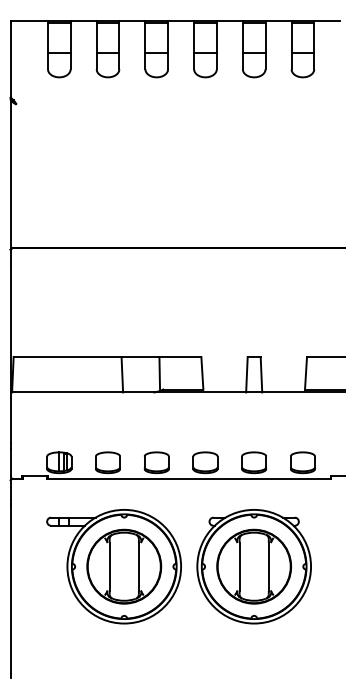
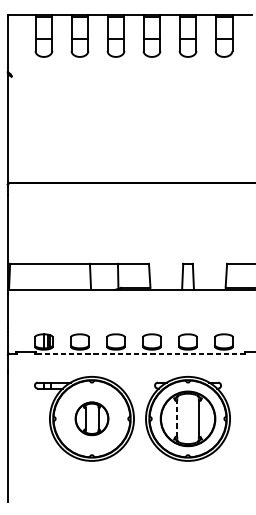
line: (188, 478) -> (139, 353), solid -> dashed
part: (124, 566) -> (92, 418), size x0.6
line: (239, 566) -> (177, 418), solid -> dashed

